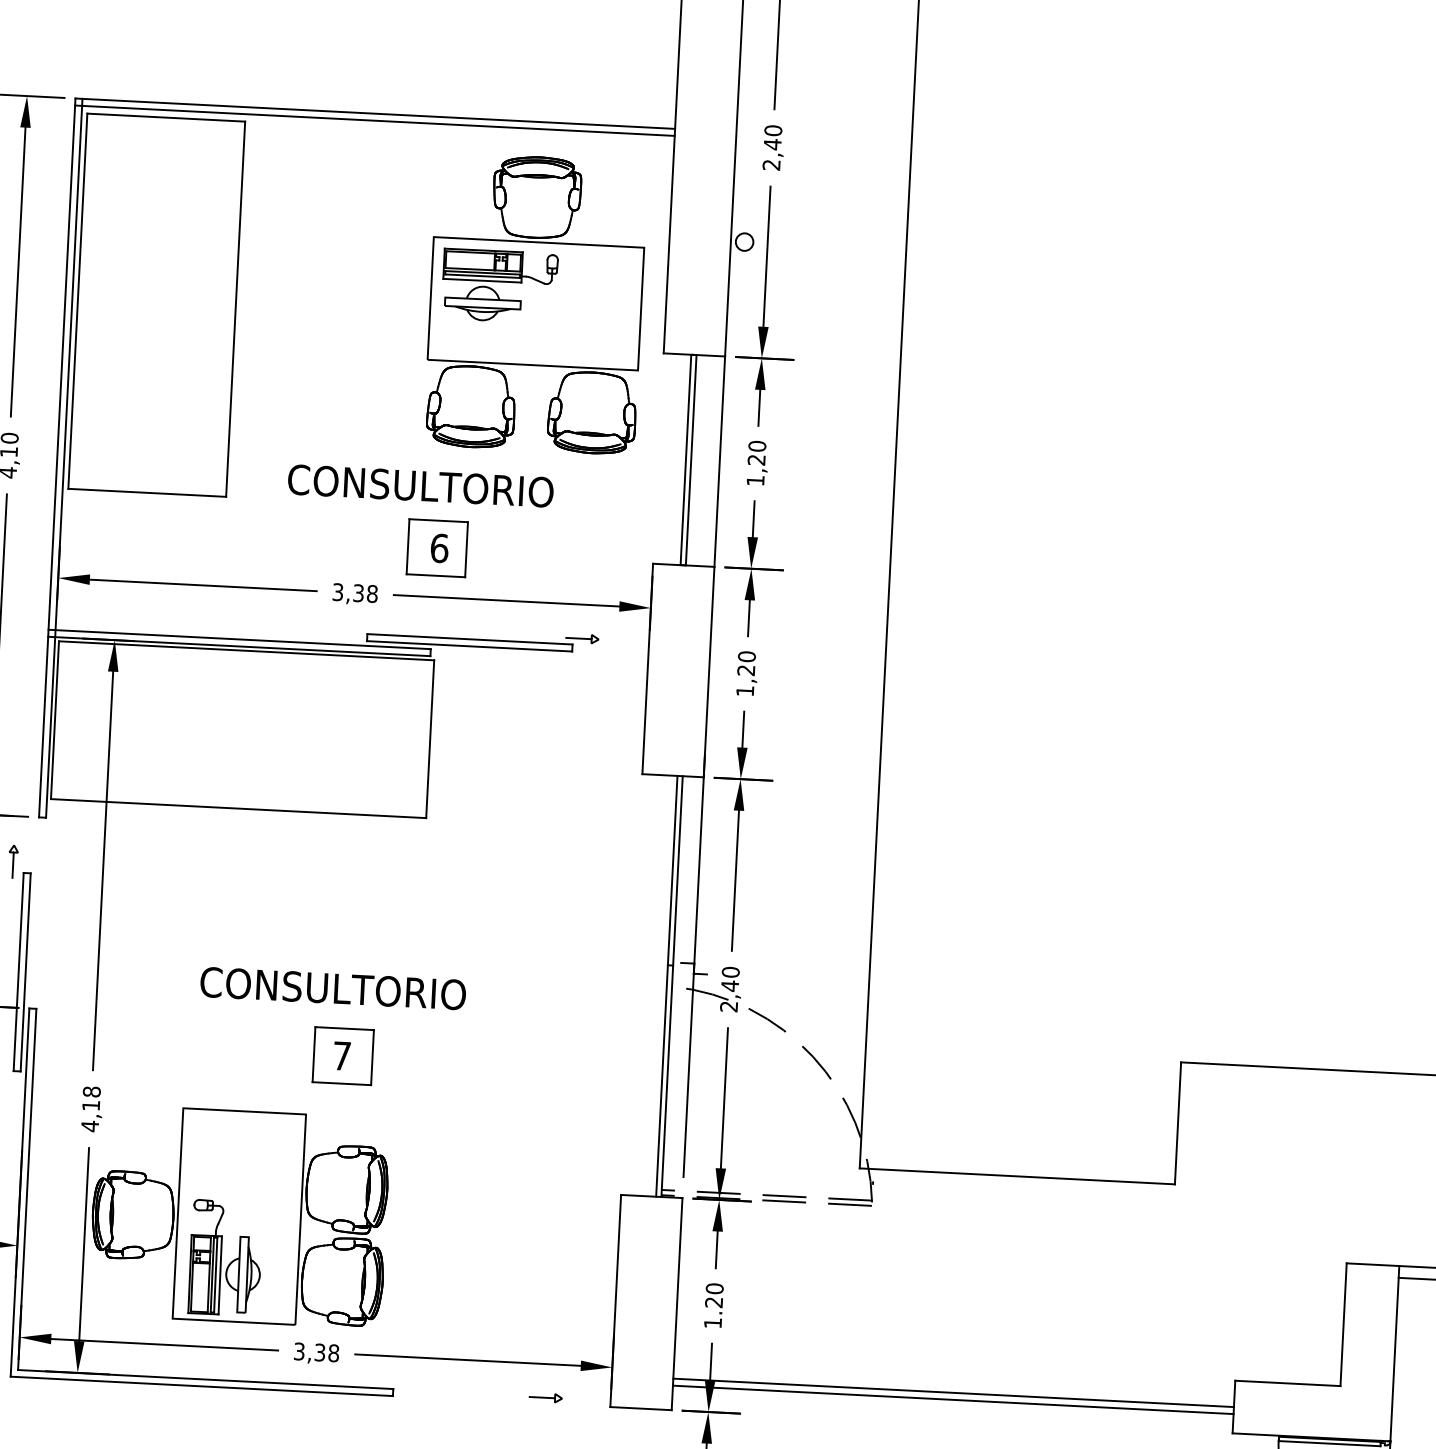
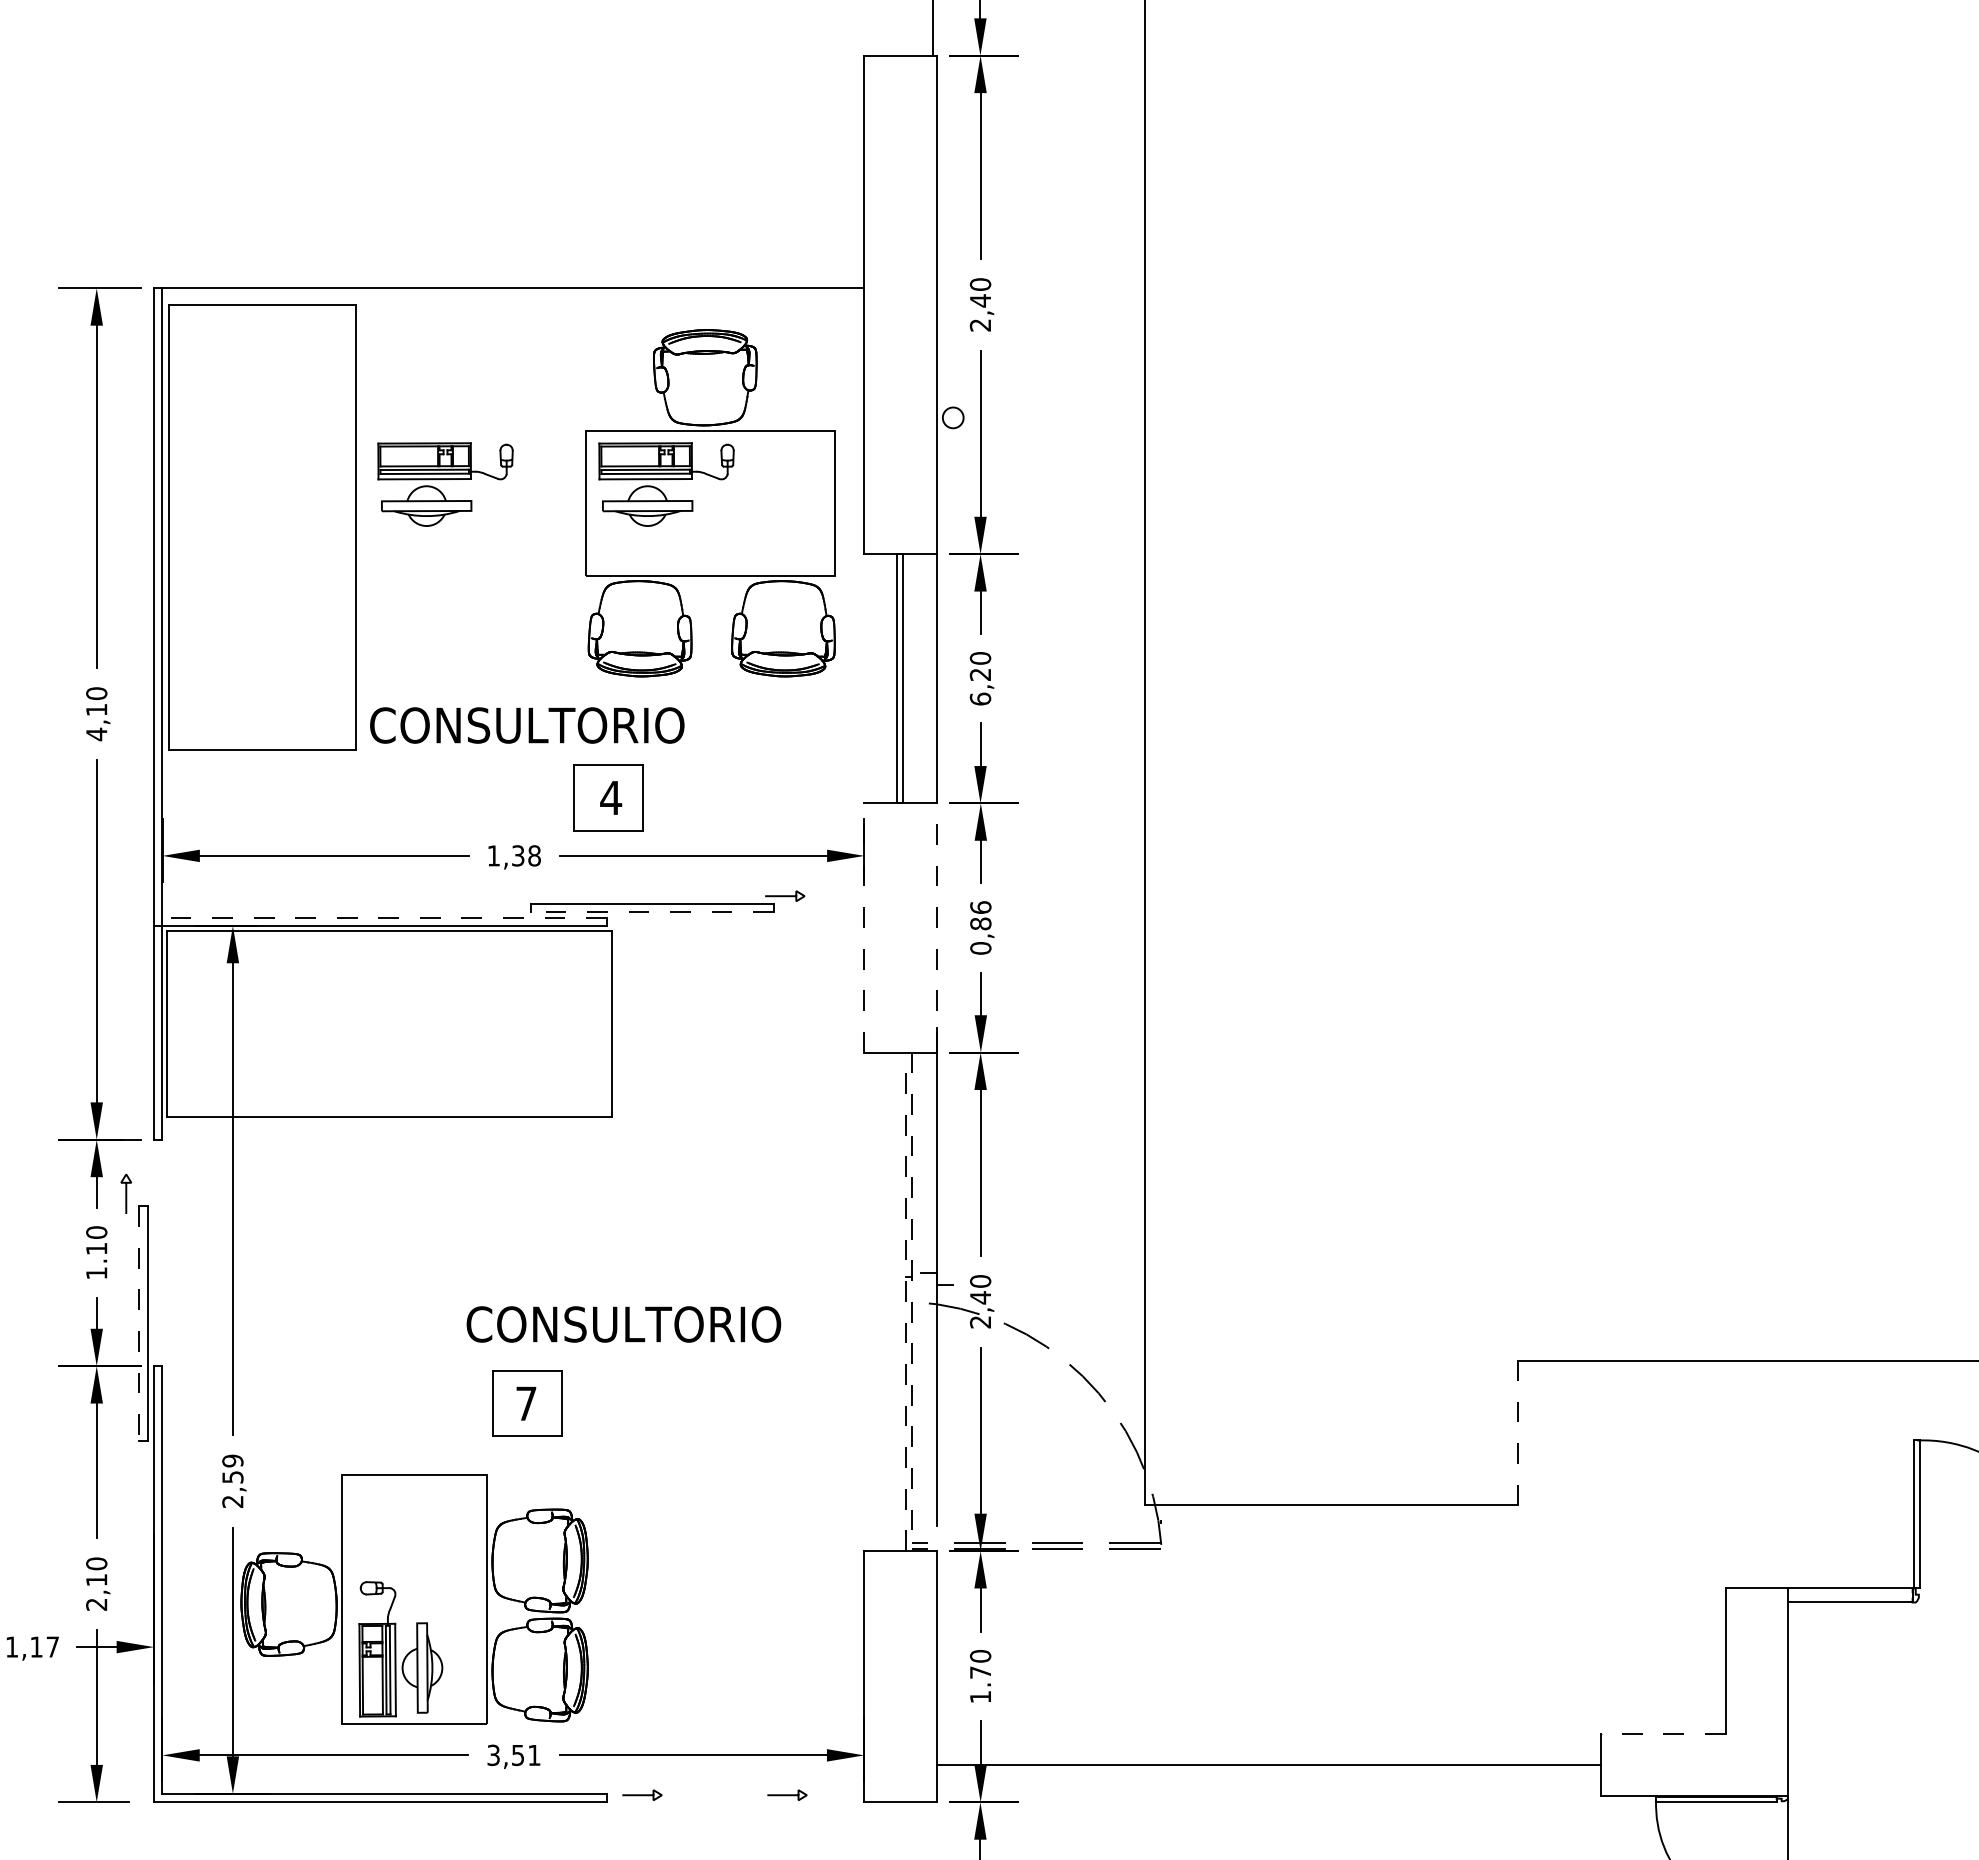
line: (375, 120) -> (509, 296), removed
part: (313, 276) -> (445, 484), added
text: (755, 480) -> (980, 698), 1,20 -> 6,20
text: (421, 486) -> (527, 725), moved
text: (439, 547) -> (611, 797), 6 -> 4
text: (337, 591) -> (493, 855), 3,38 -> 1,38
line: (238, 639) -> (379, 917), solid -> dashed
line: (469, 645) -> (652, 911), solid -> dashed
line: (647, 669) -> (864, 928), solid -> dashed
line: (709, 672) -> (937, 928), solid -> dashed
text: (745, 673) -> (980, 927), 1,20 -> 0,86
line: (18, 972) -> (139, 1324), solid -> dashed
line: (666, 986) -> (905, 1301), solid -> dashed
line: (672, 987) -> (912, 1302), solid -> dashed
text: (332, 988) -> (623, 1324), moved
text: (90, 1109) -> (232, 1481), 4,18 -> 2,59
line: (1178, 1122) -> (1518, 1432), solid -> dashed
text: (713, 1302) -> (979, 1672), 1.20 -> 1.70
text: (327, 1353) -> (526, 1755), 3,38 -> 3,51
line: (1287, 1383) -> (1662, 1733), solid -> dashed
curve: (423, 1390) -> (642, 1794), added
line: (953, 1400) -> (1269, 1773), removed

